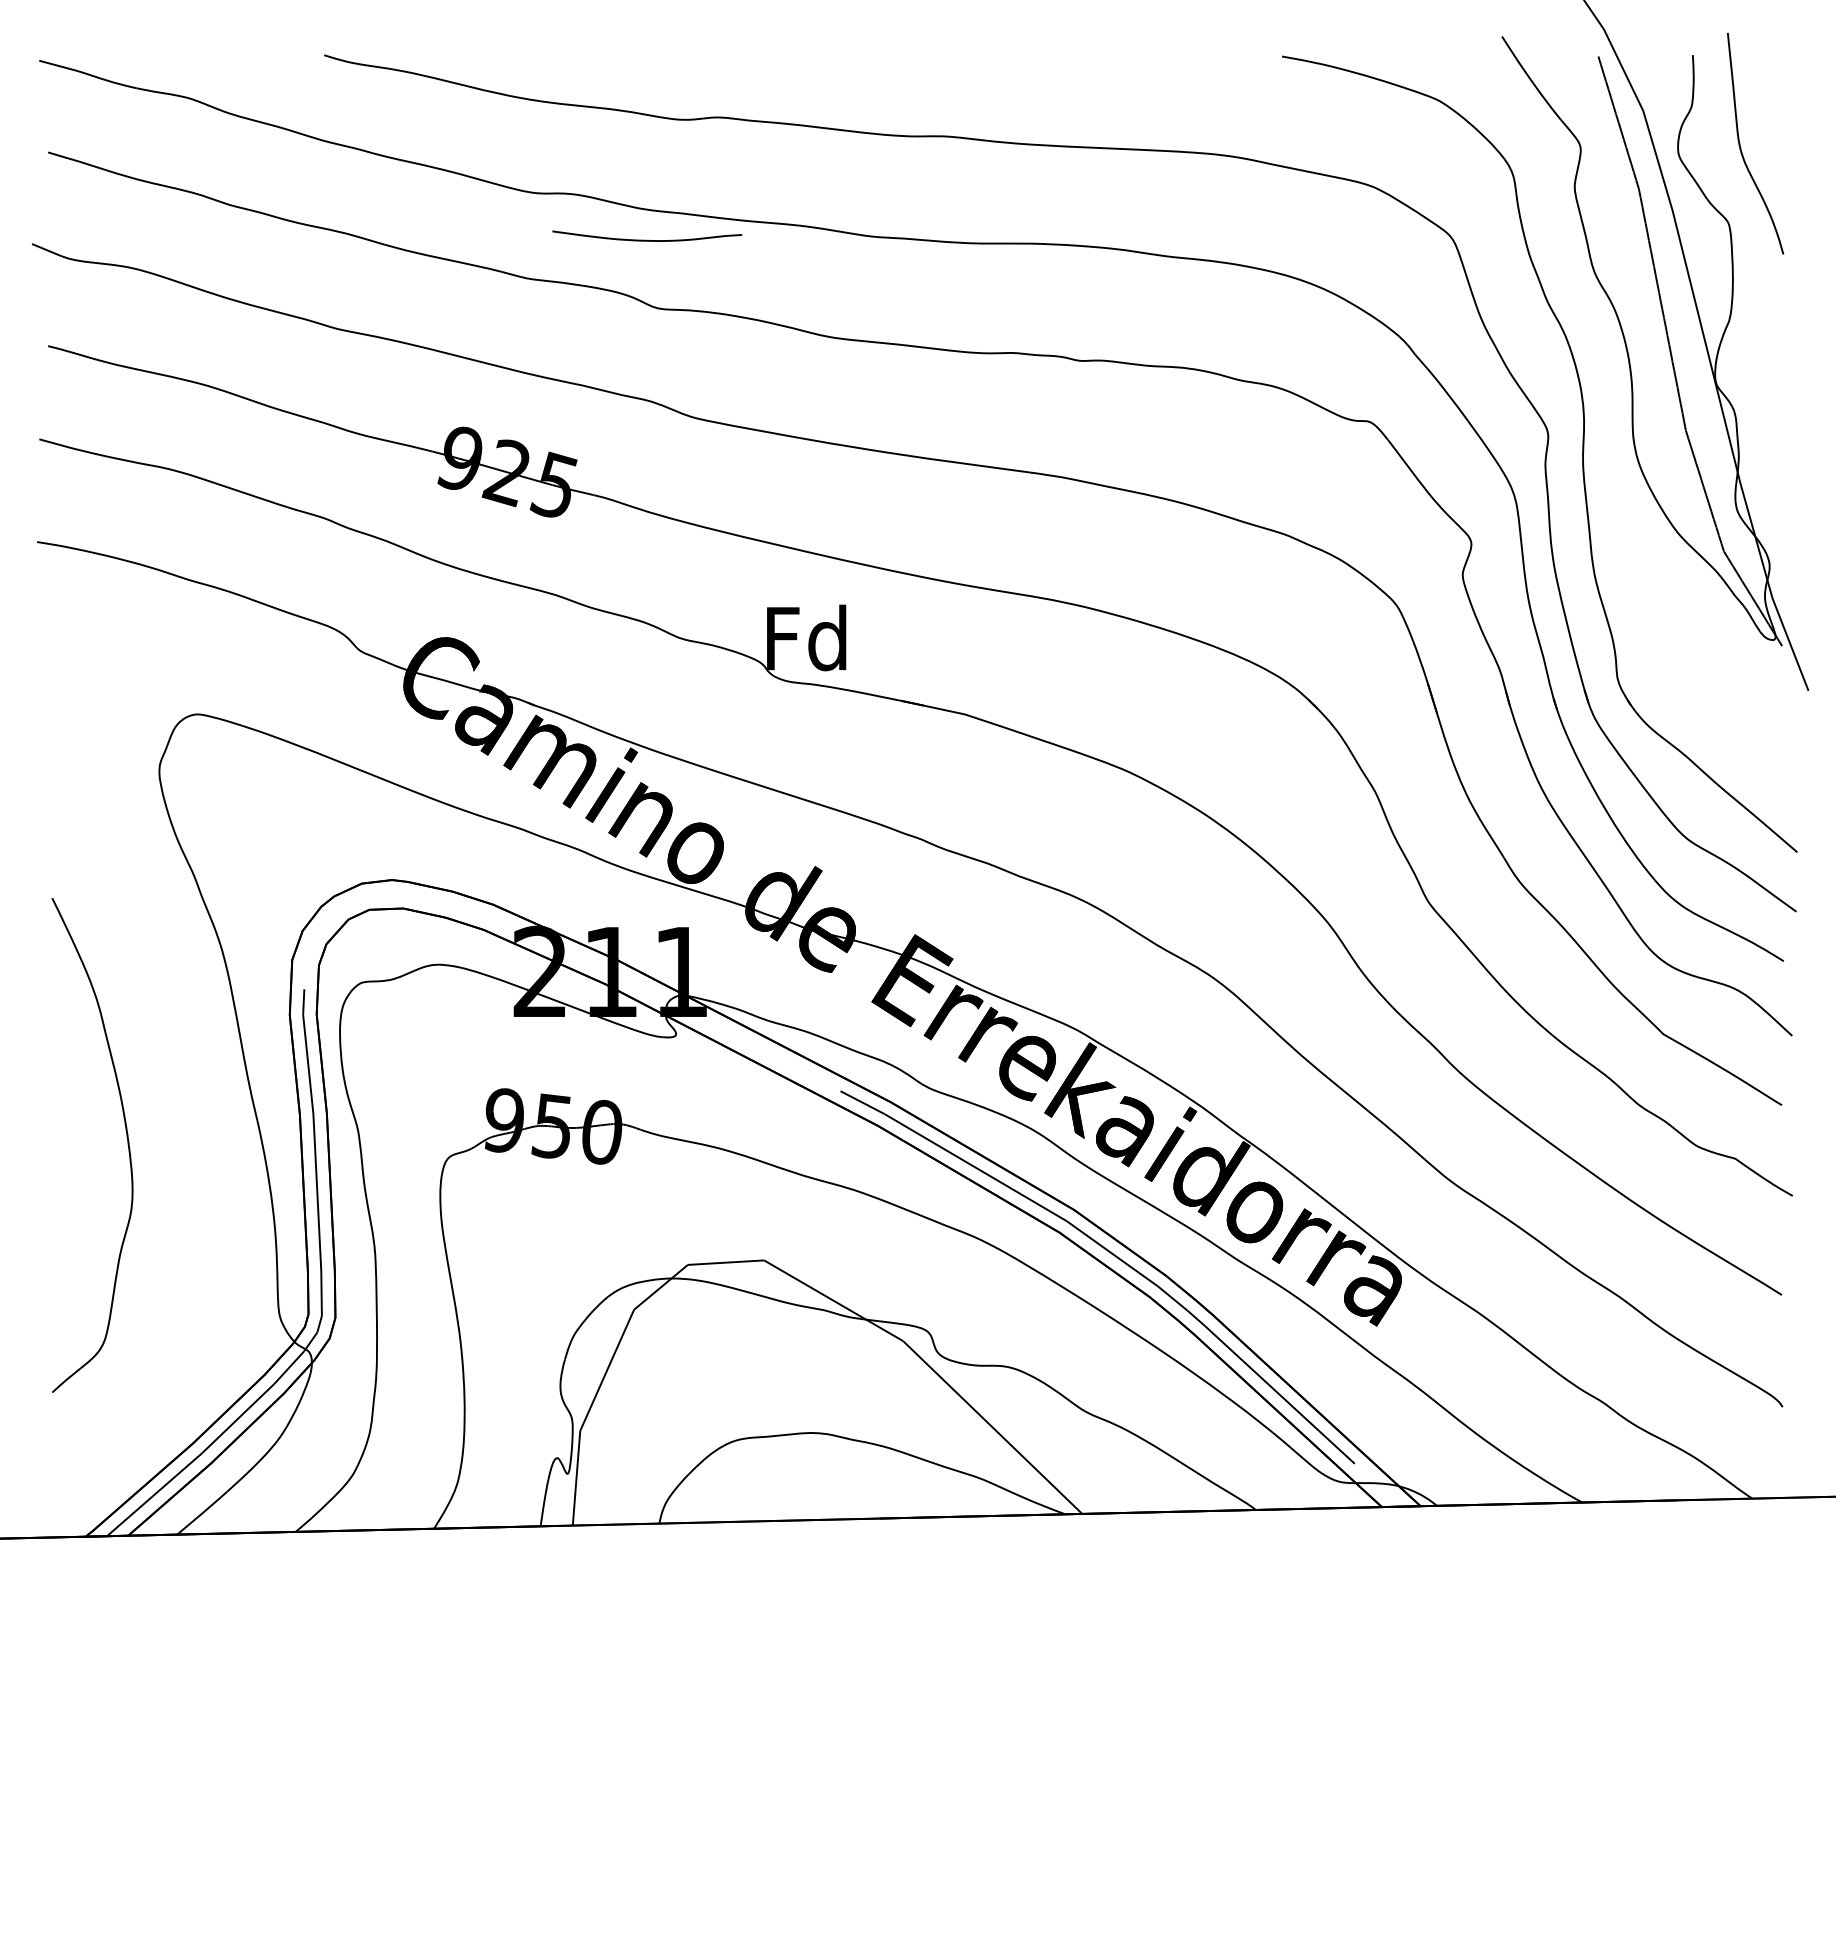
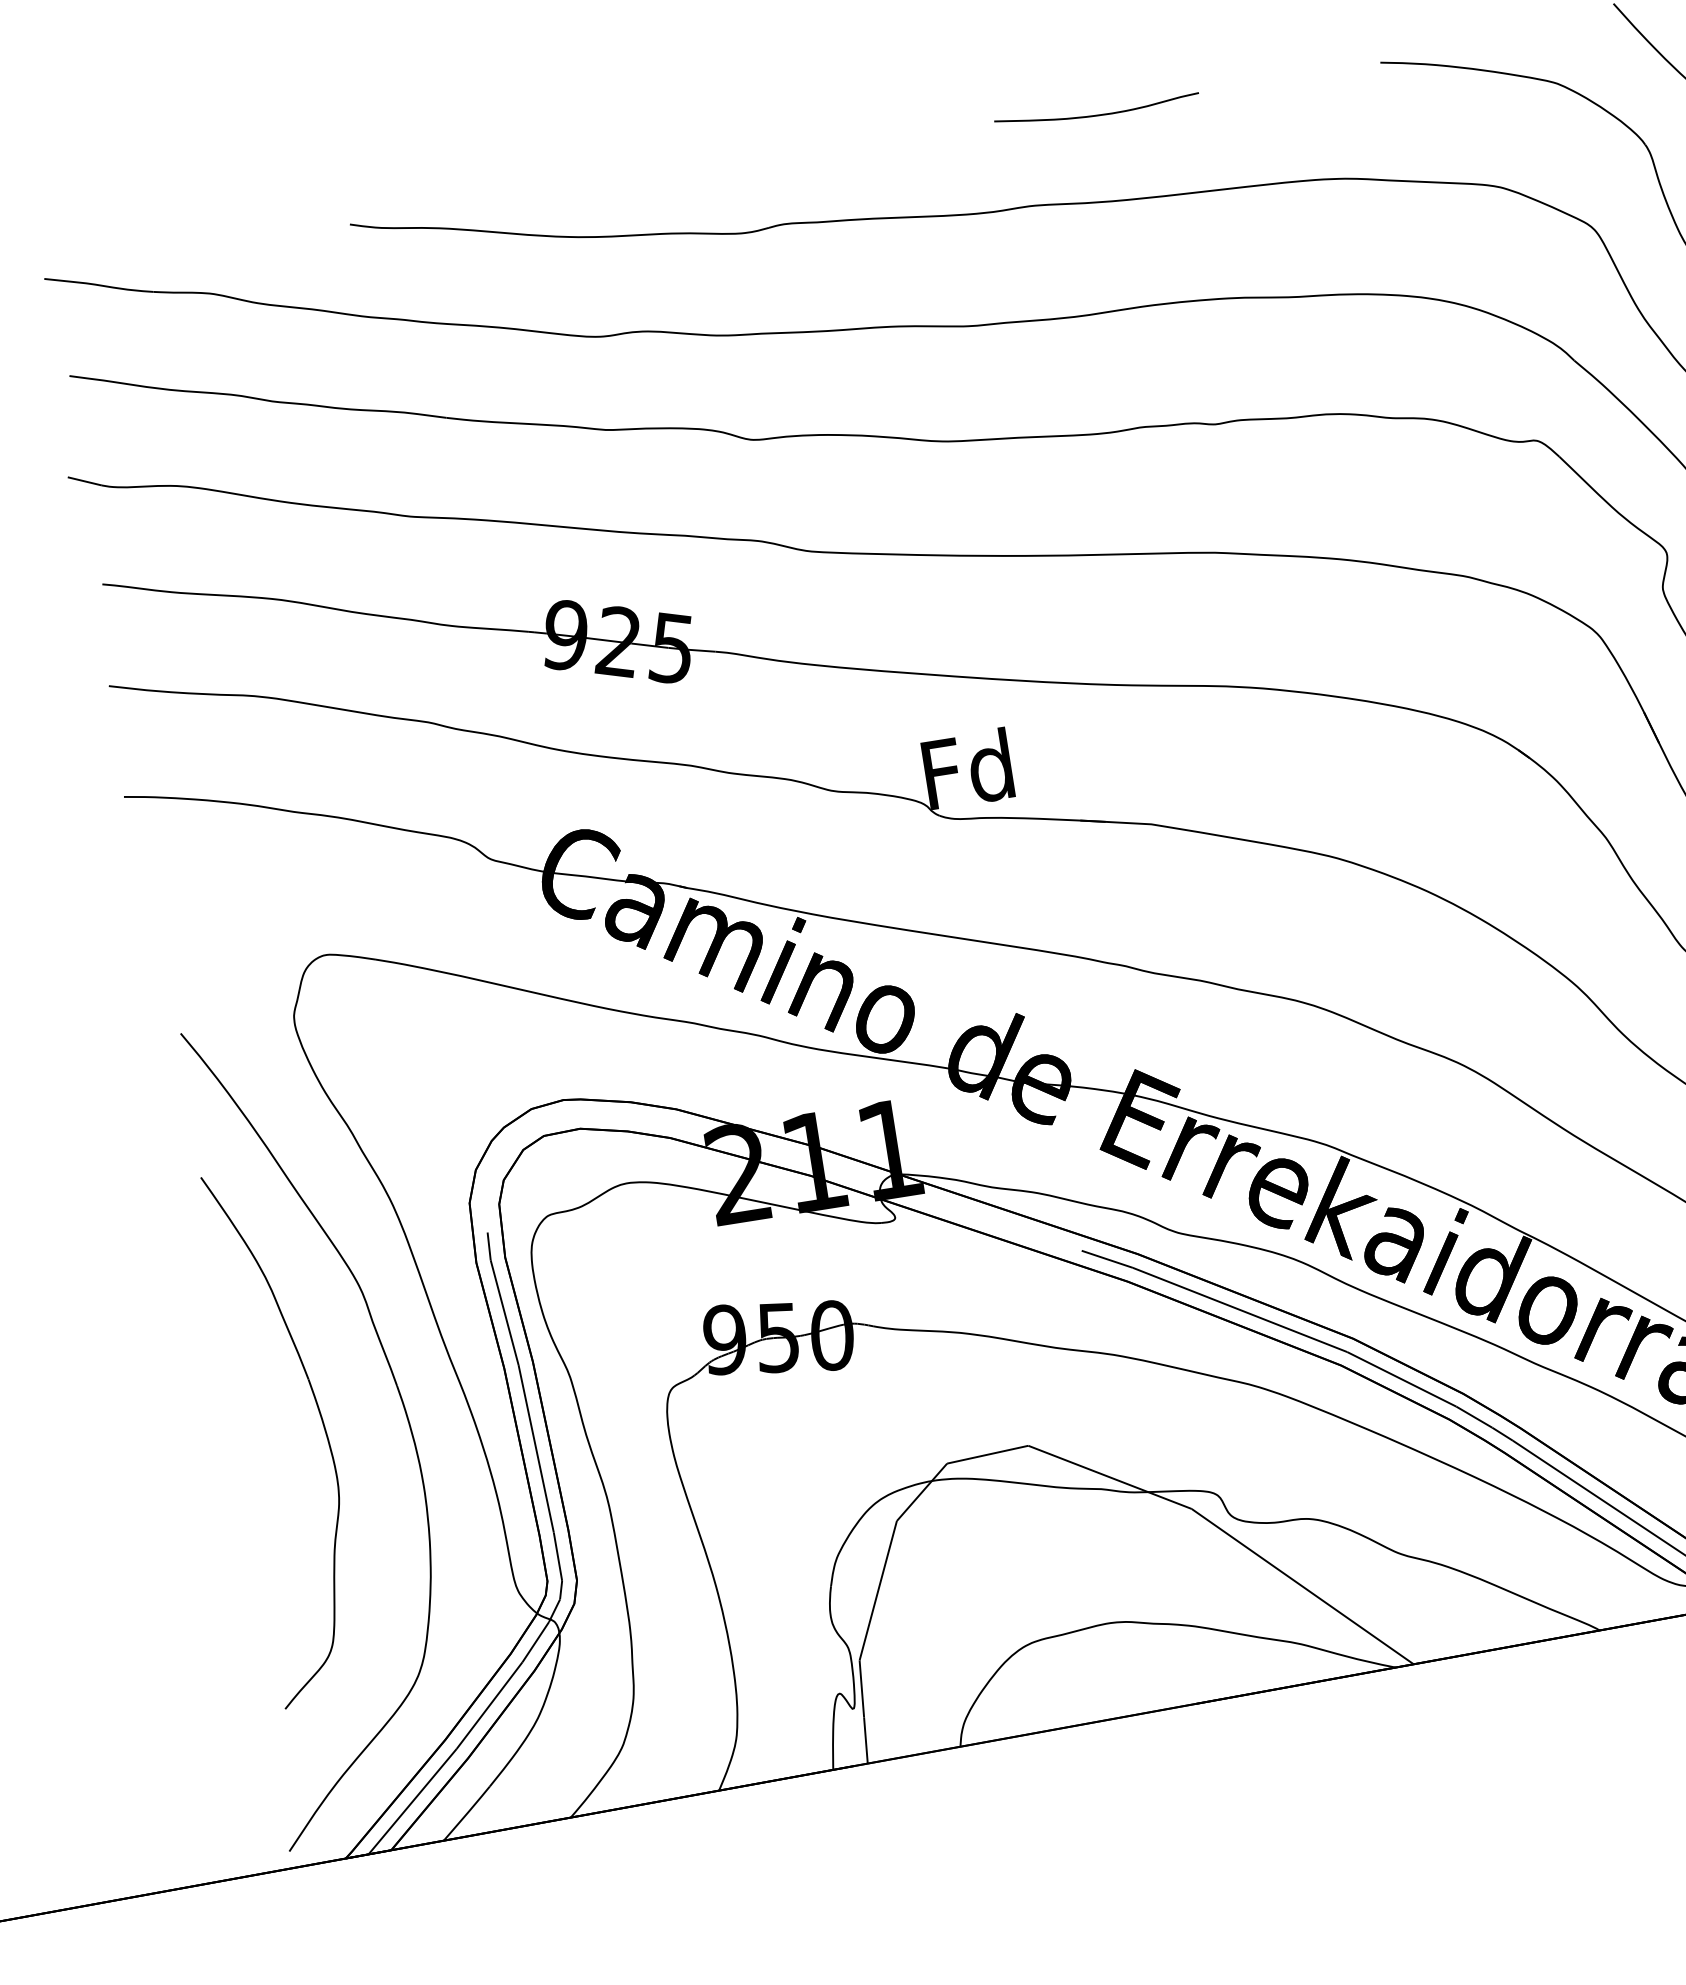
curve: (647, 239) -> (1097, 113), moved
part: (201, 1129) -> (400, 1400), added

